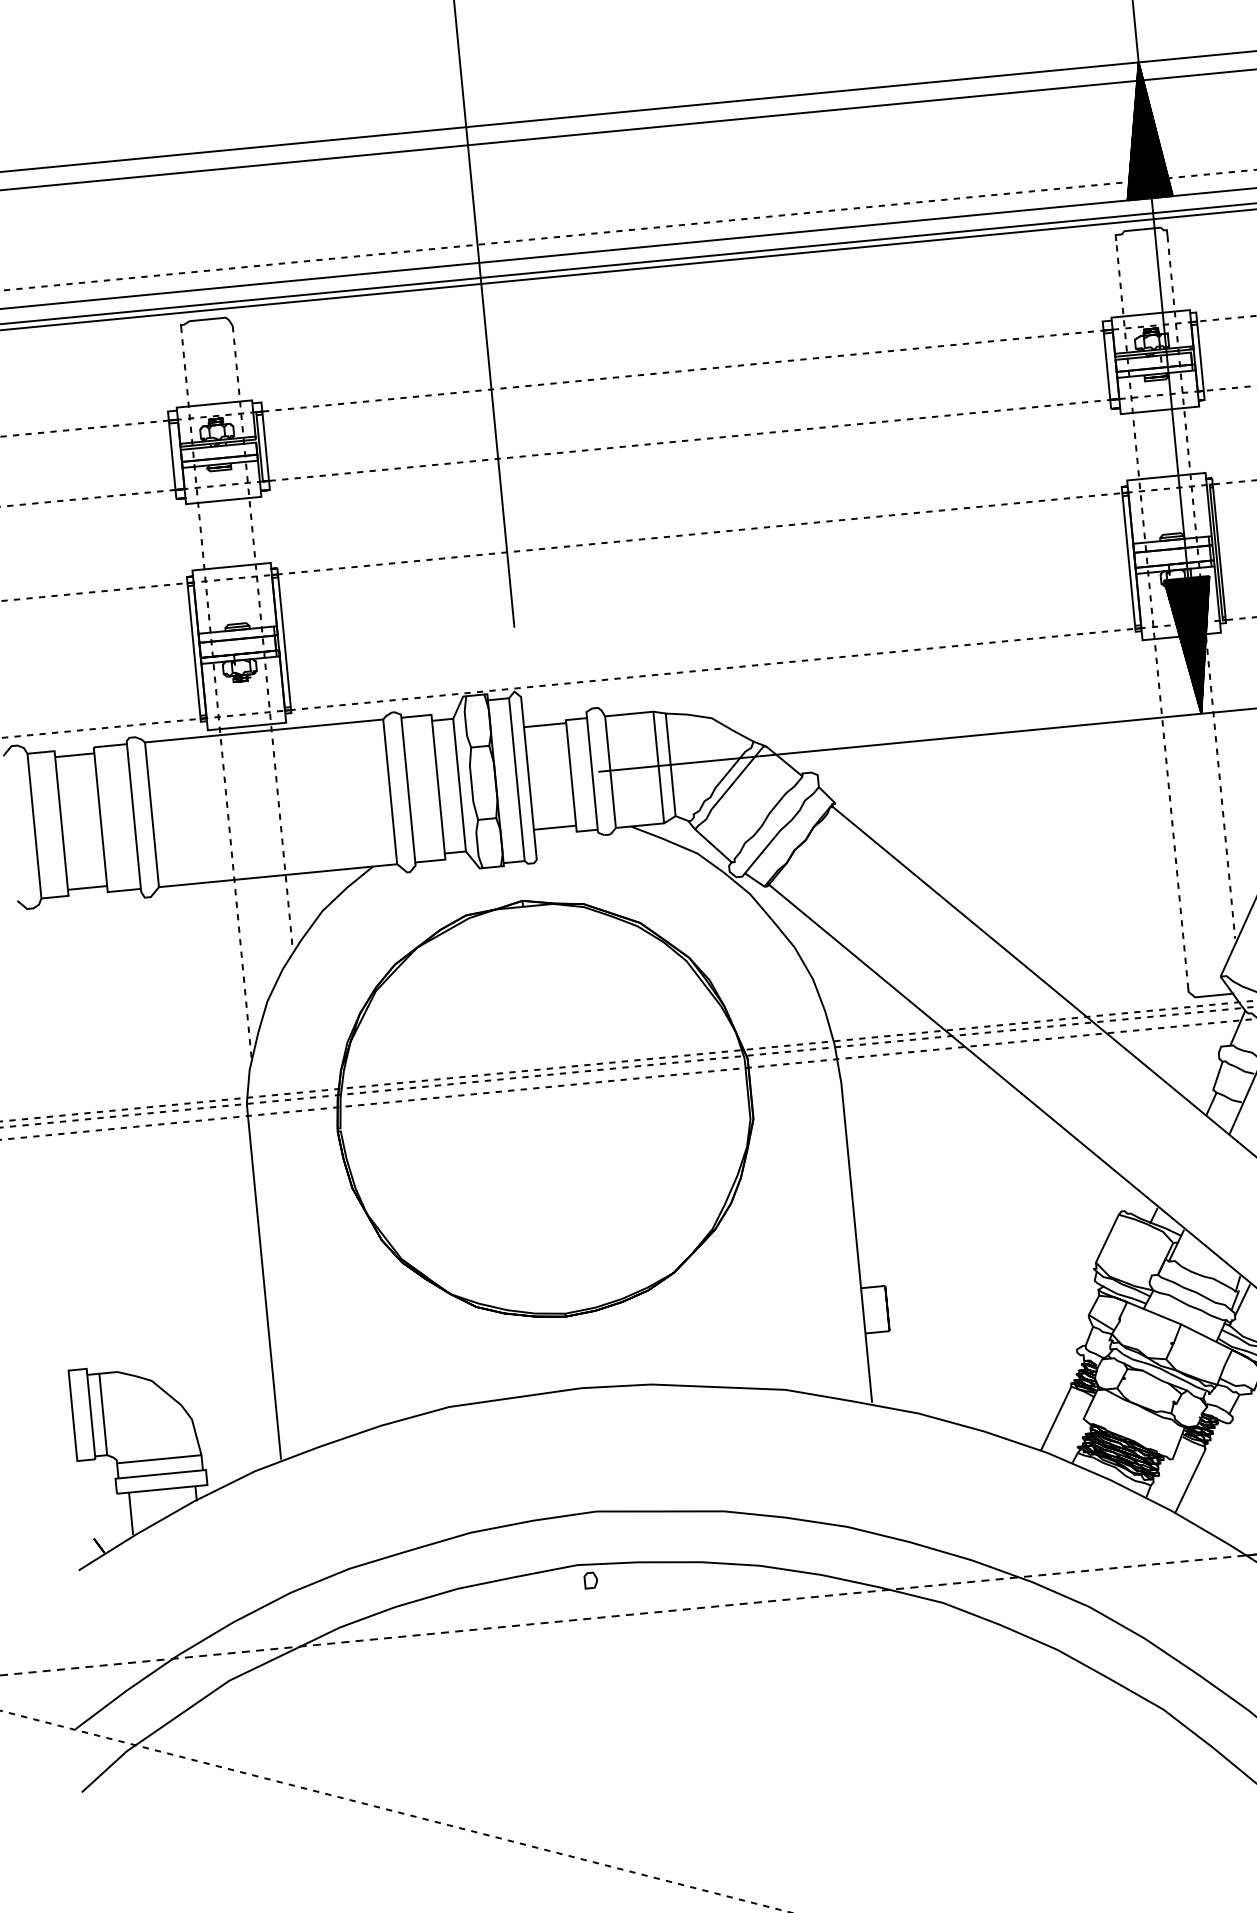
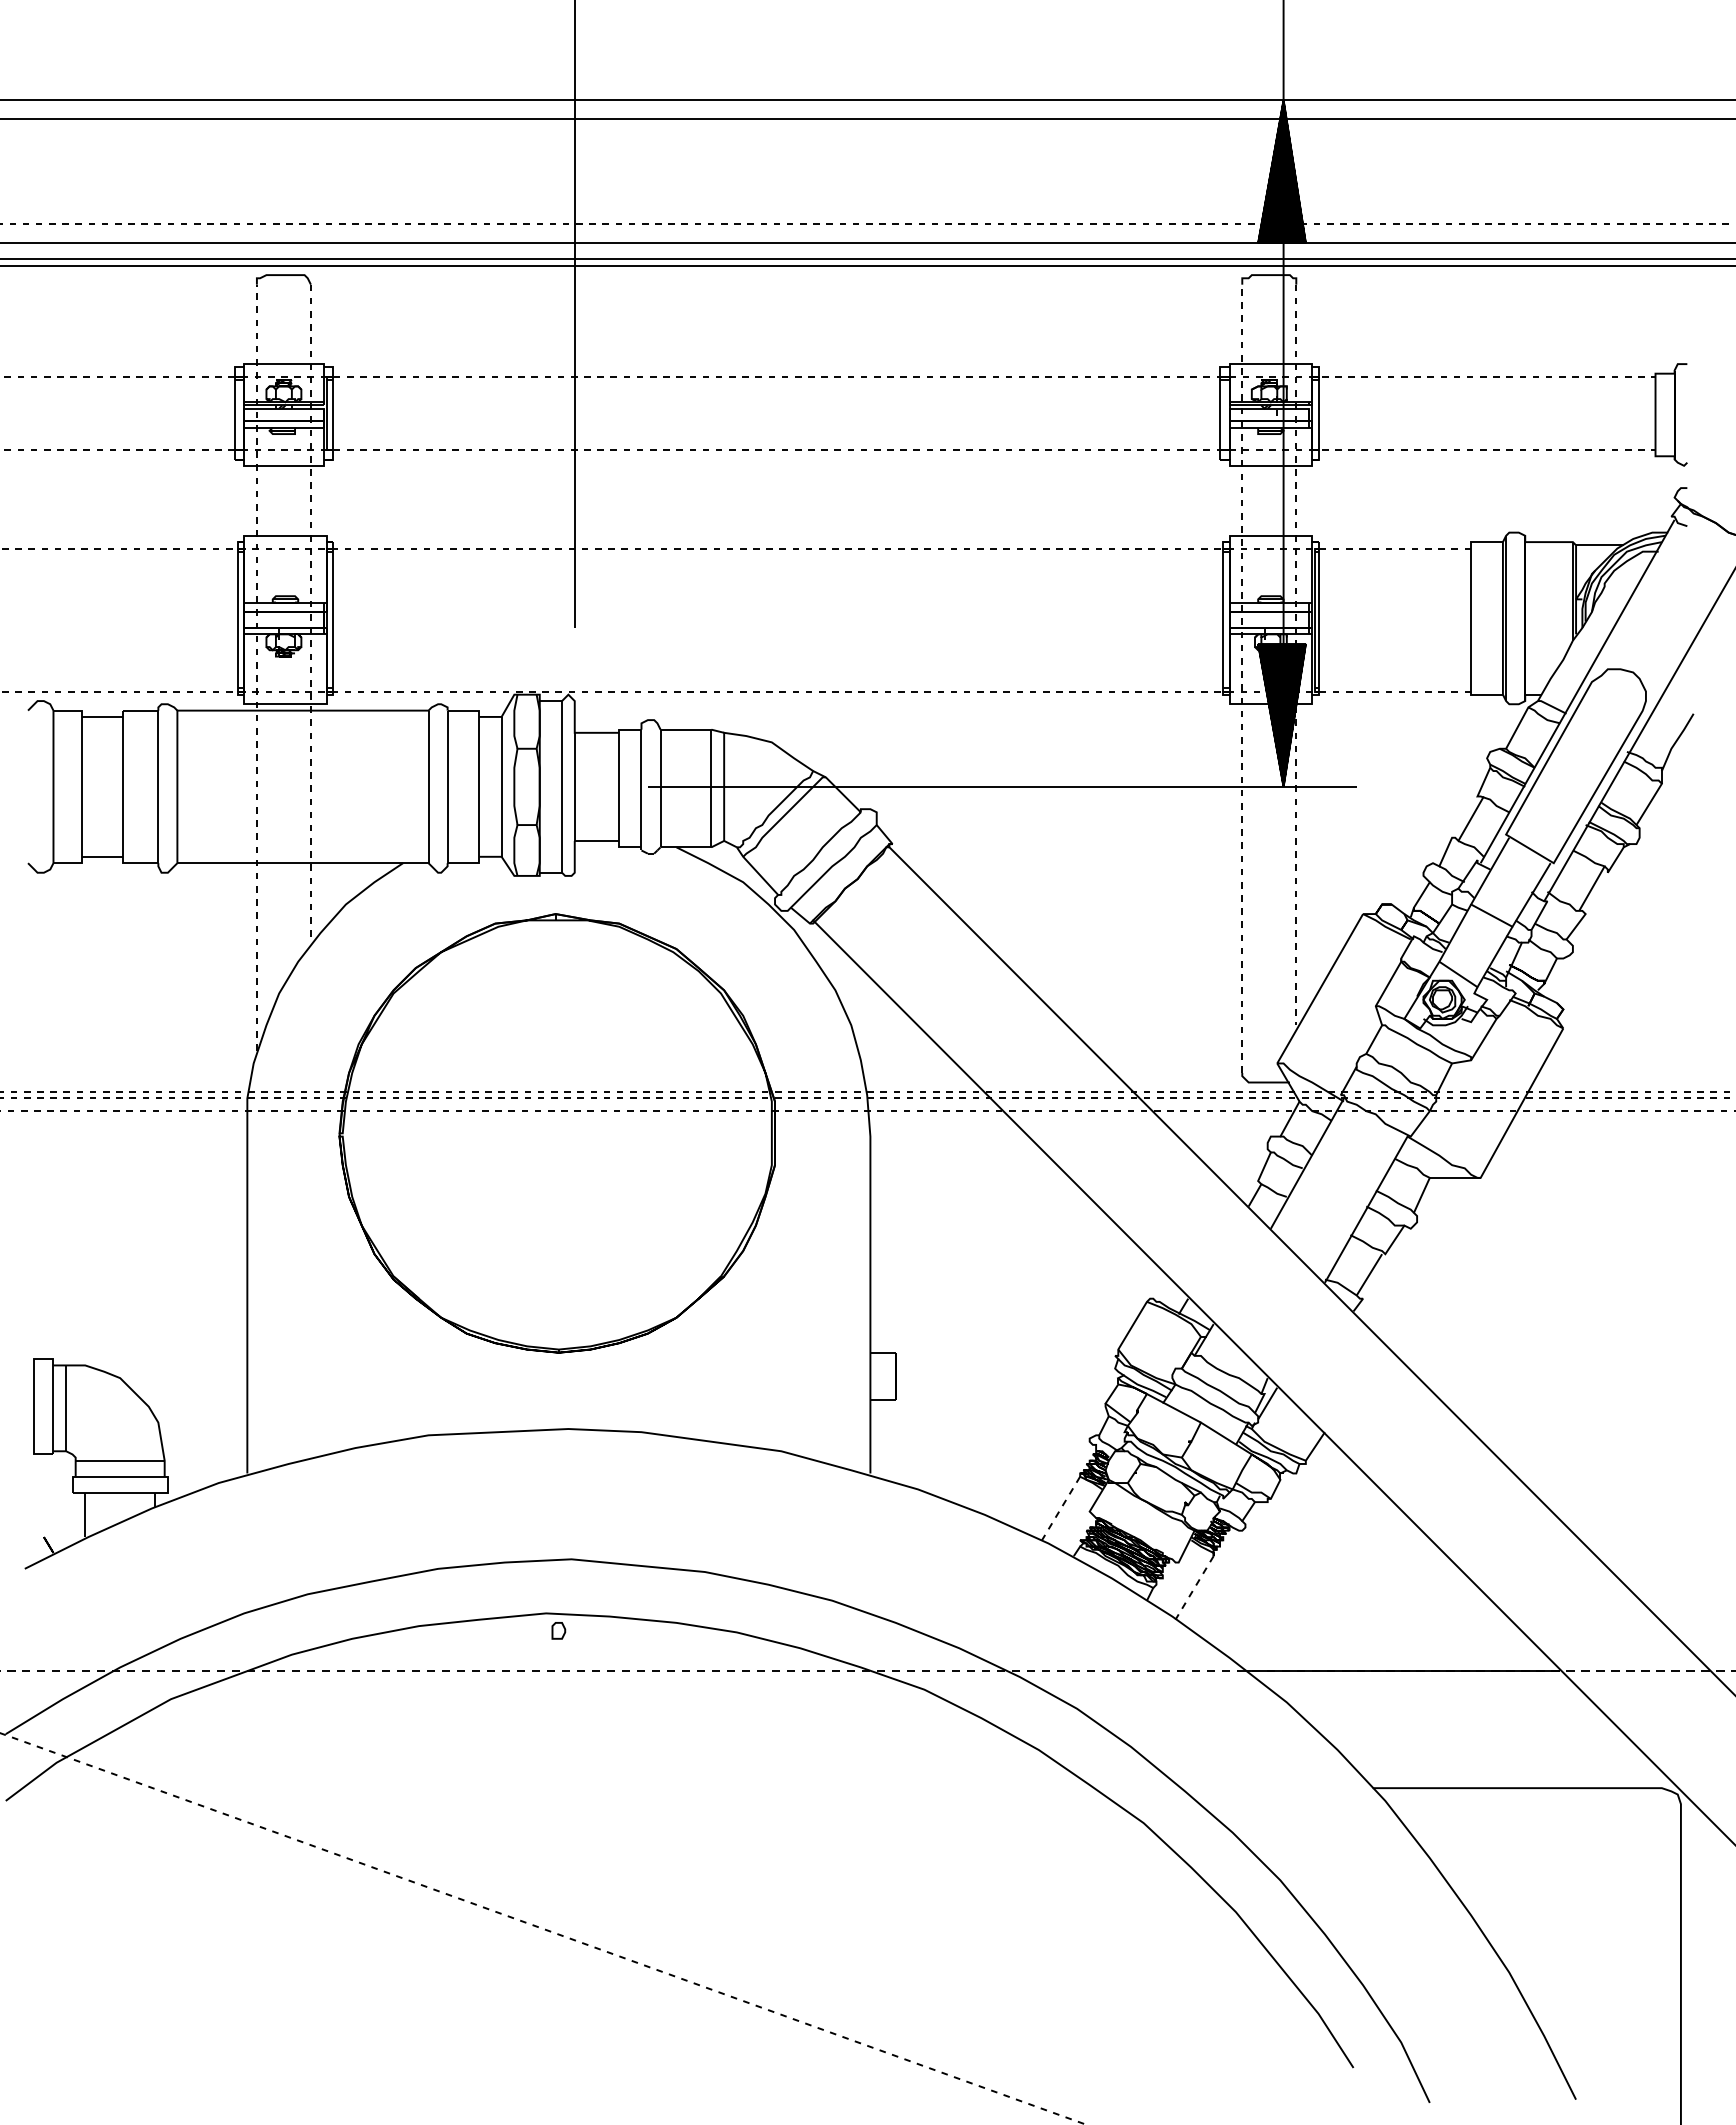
line: (1055, 1418) -> (1060, 1508), solid -> dashed
line: (1190, 1482) -> (1194, 1588), solid -> dashed

